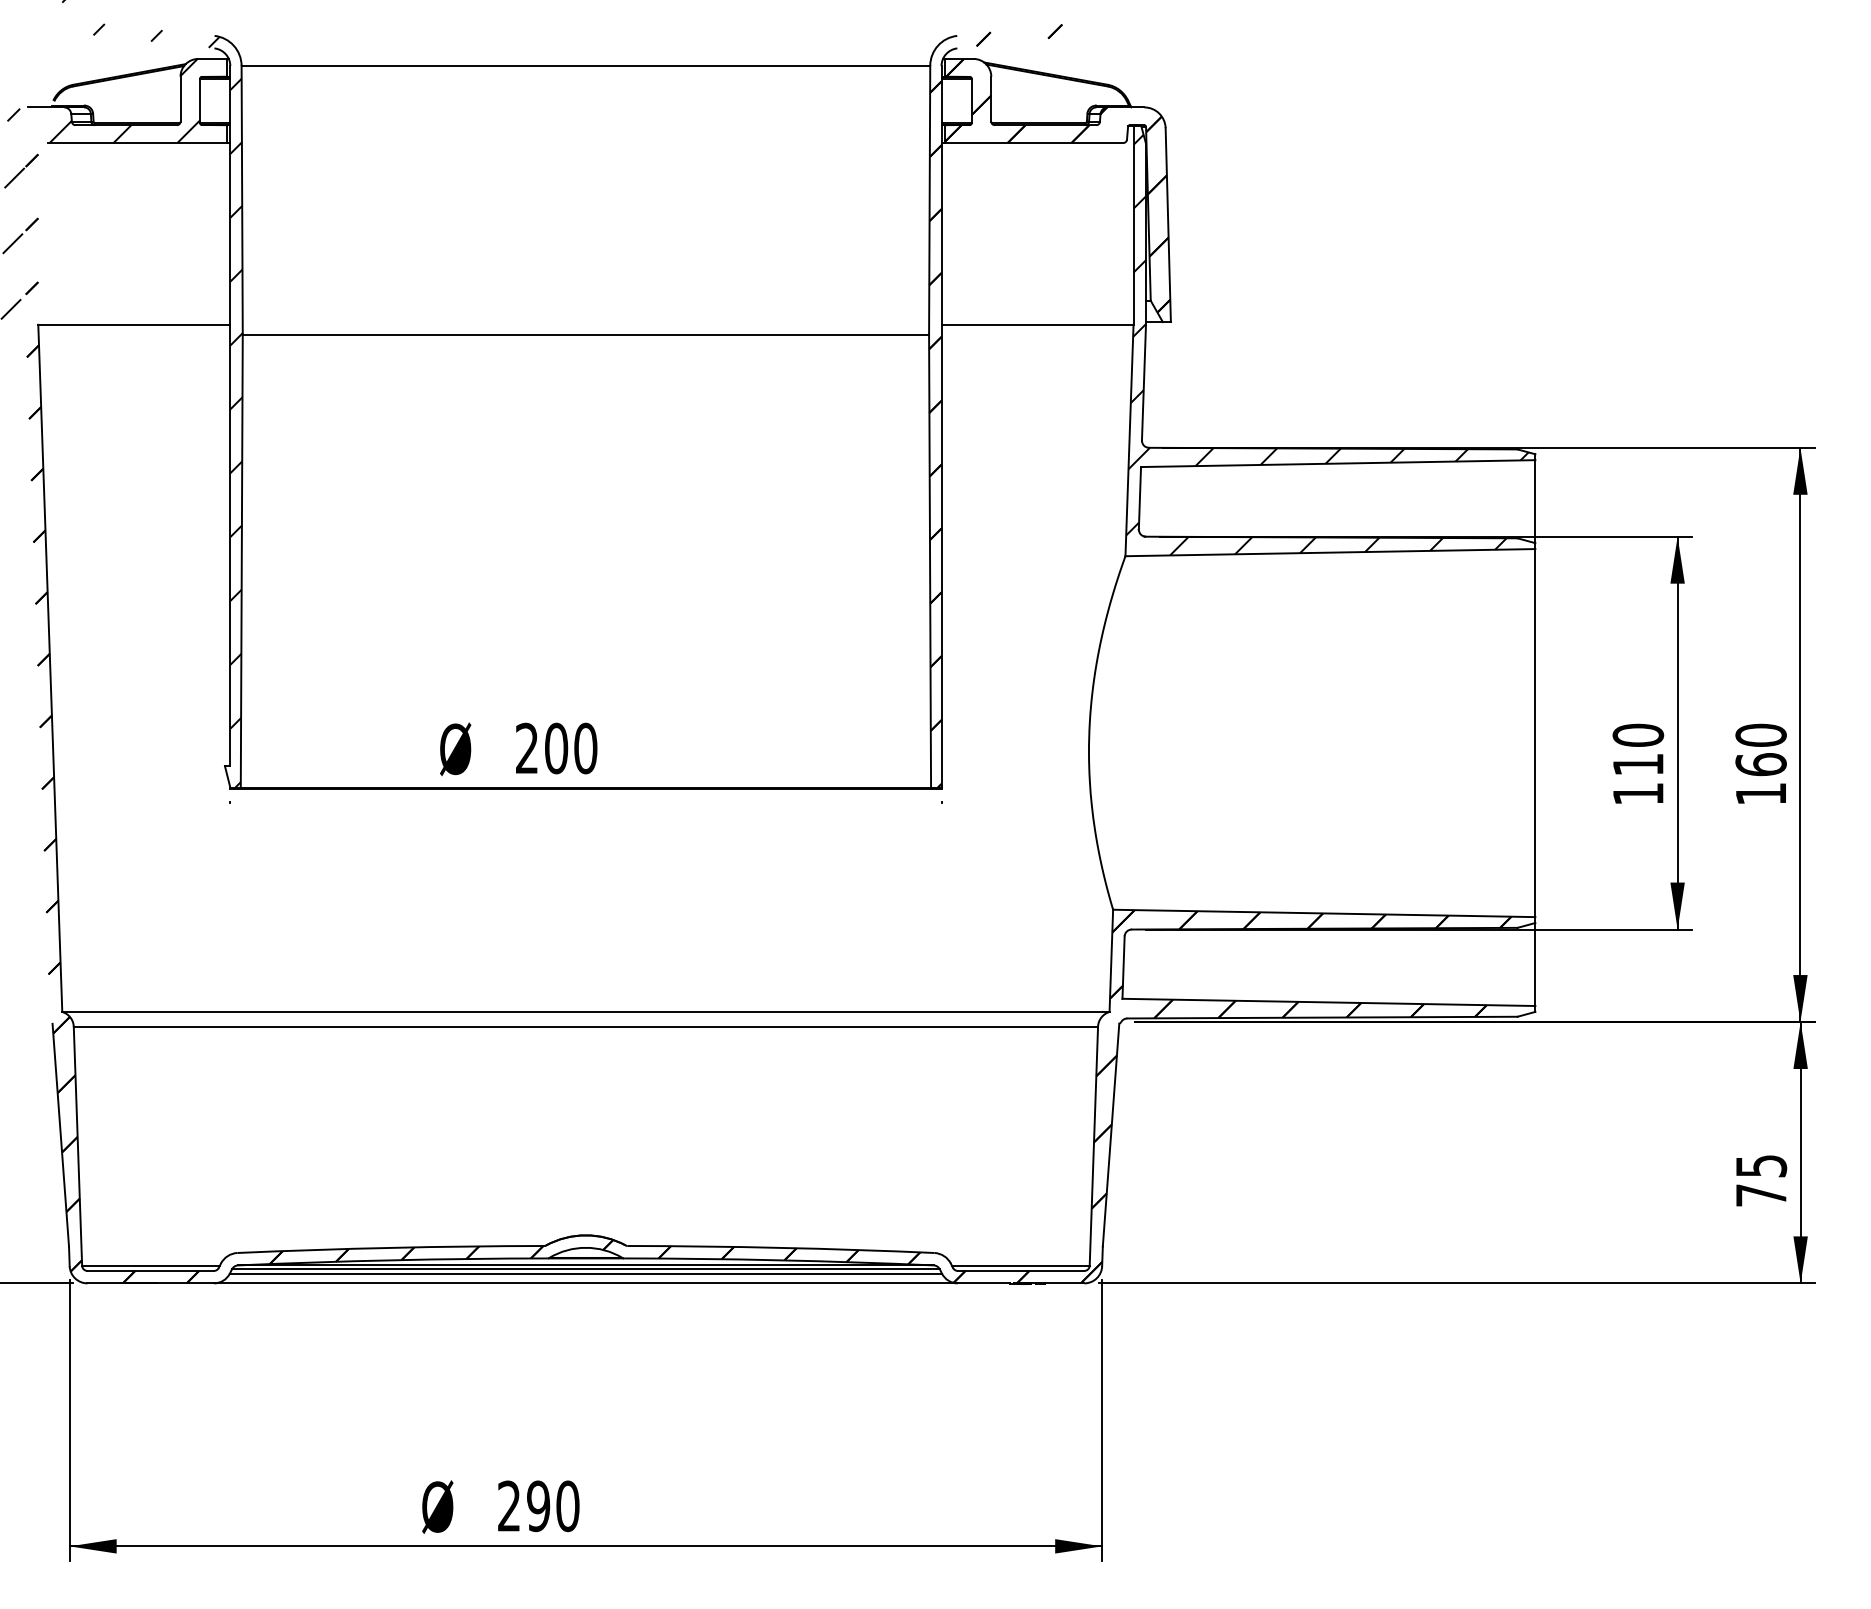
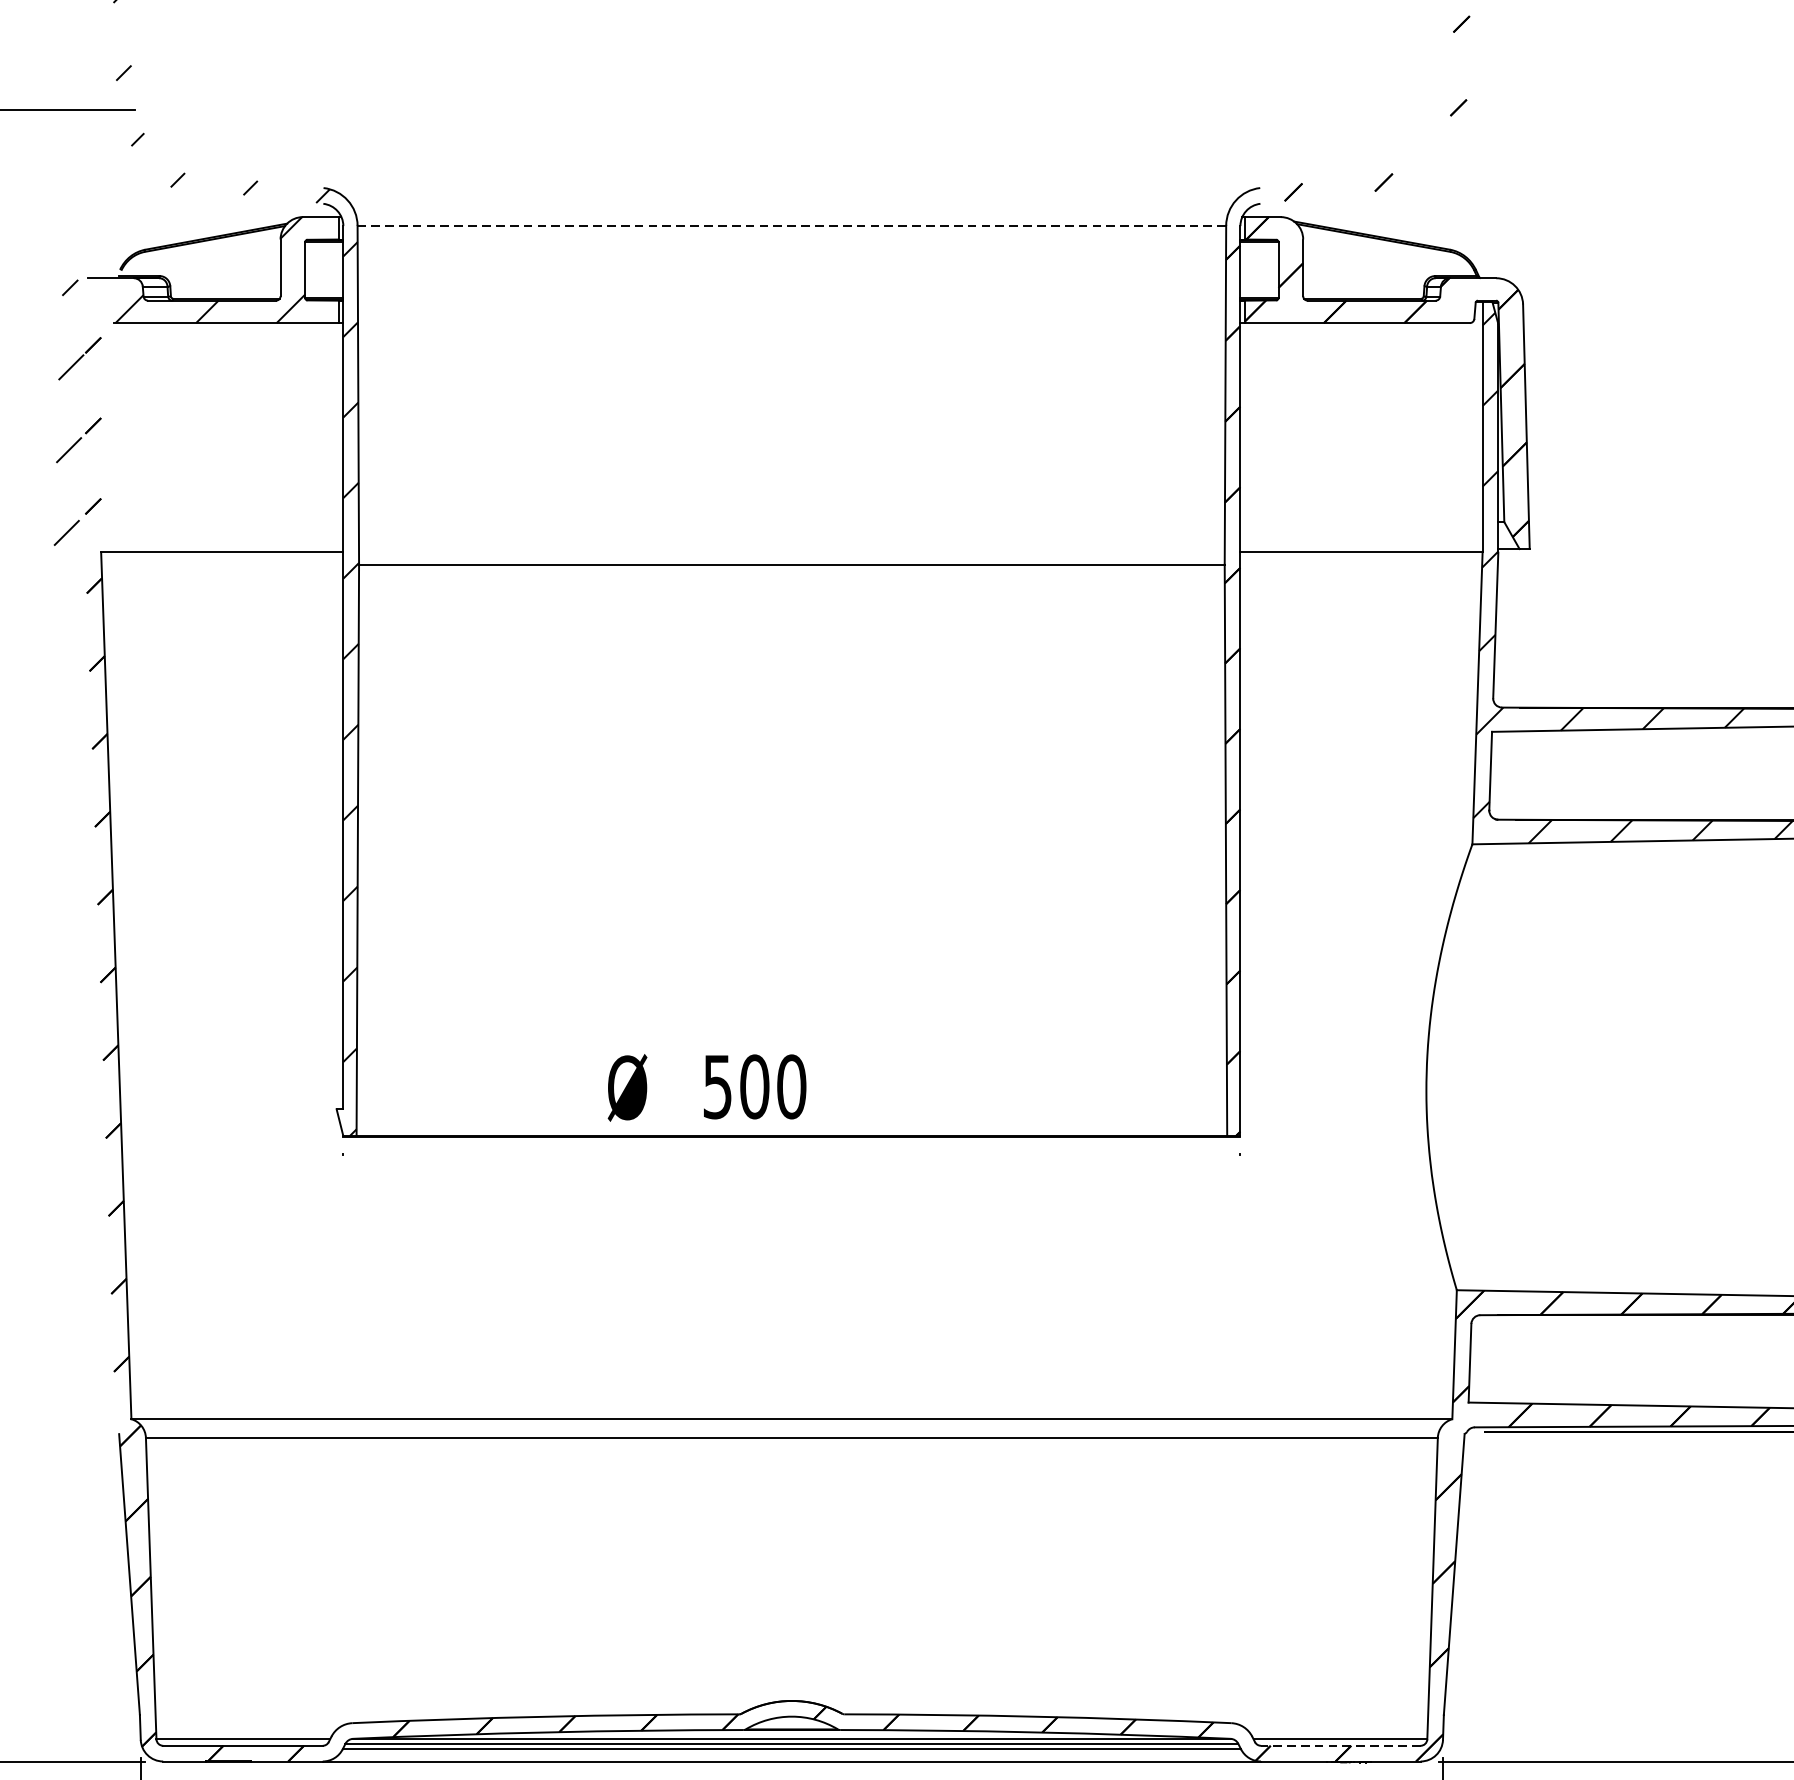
line: (585, 65) -> (791, 225), solid -> dashed
text: (526, 748) -> (716, 1086), 200 -> 500
line: (1020, 1270) -> (1340, 1745), solid -> dashed

